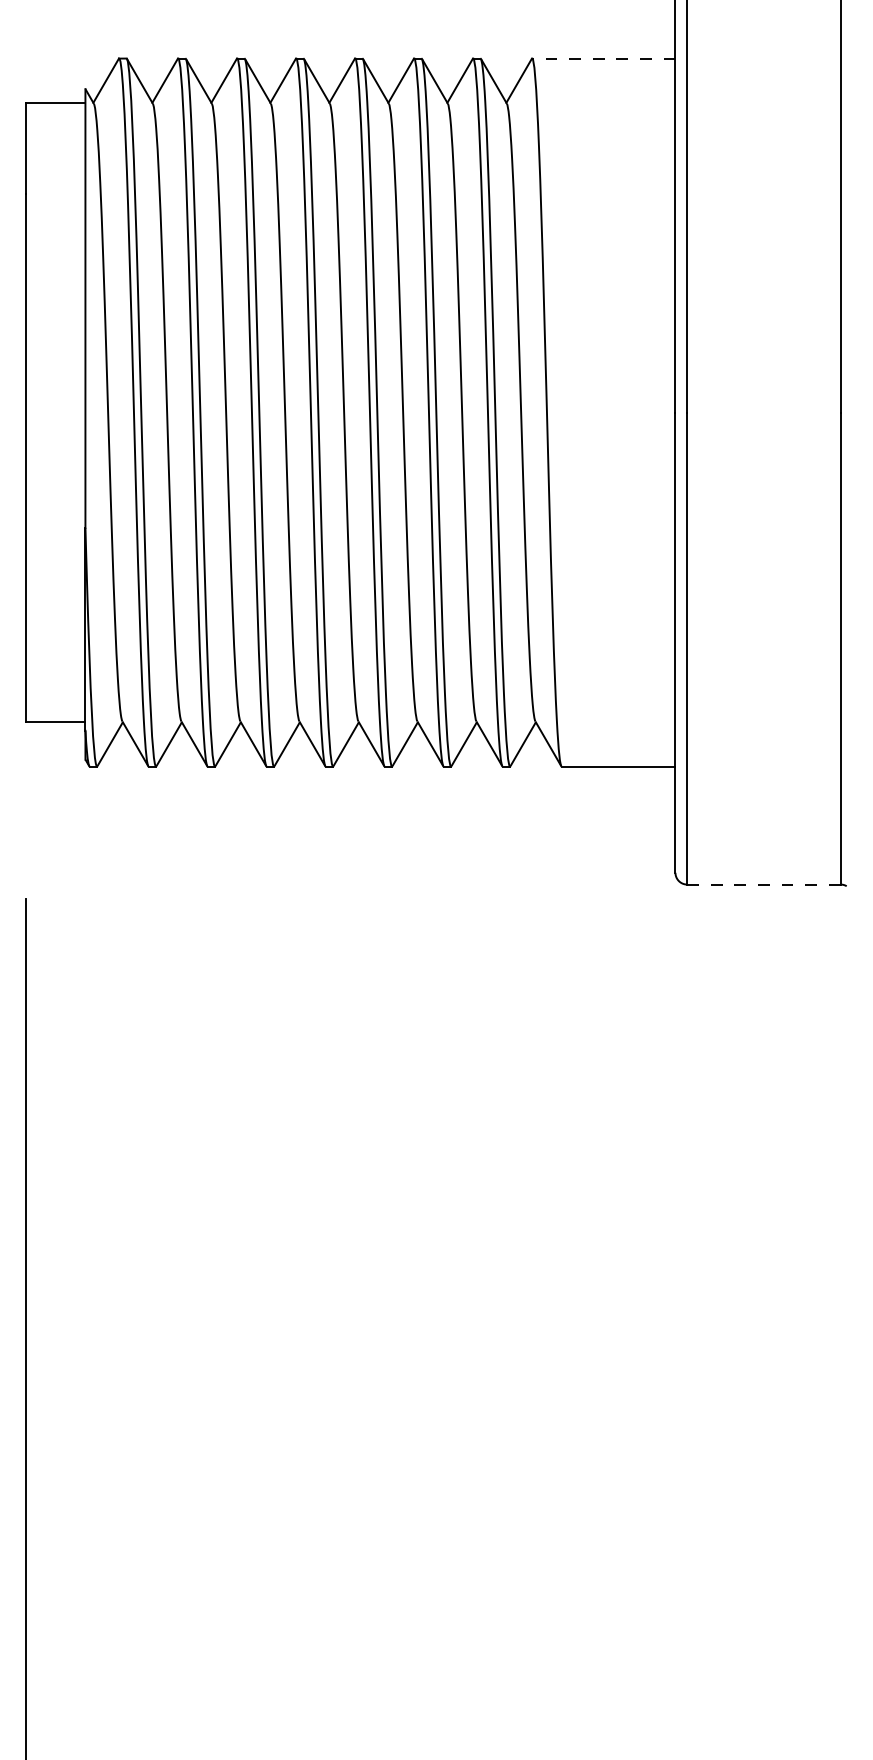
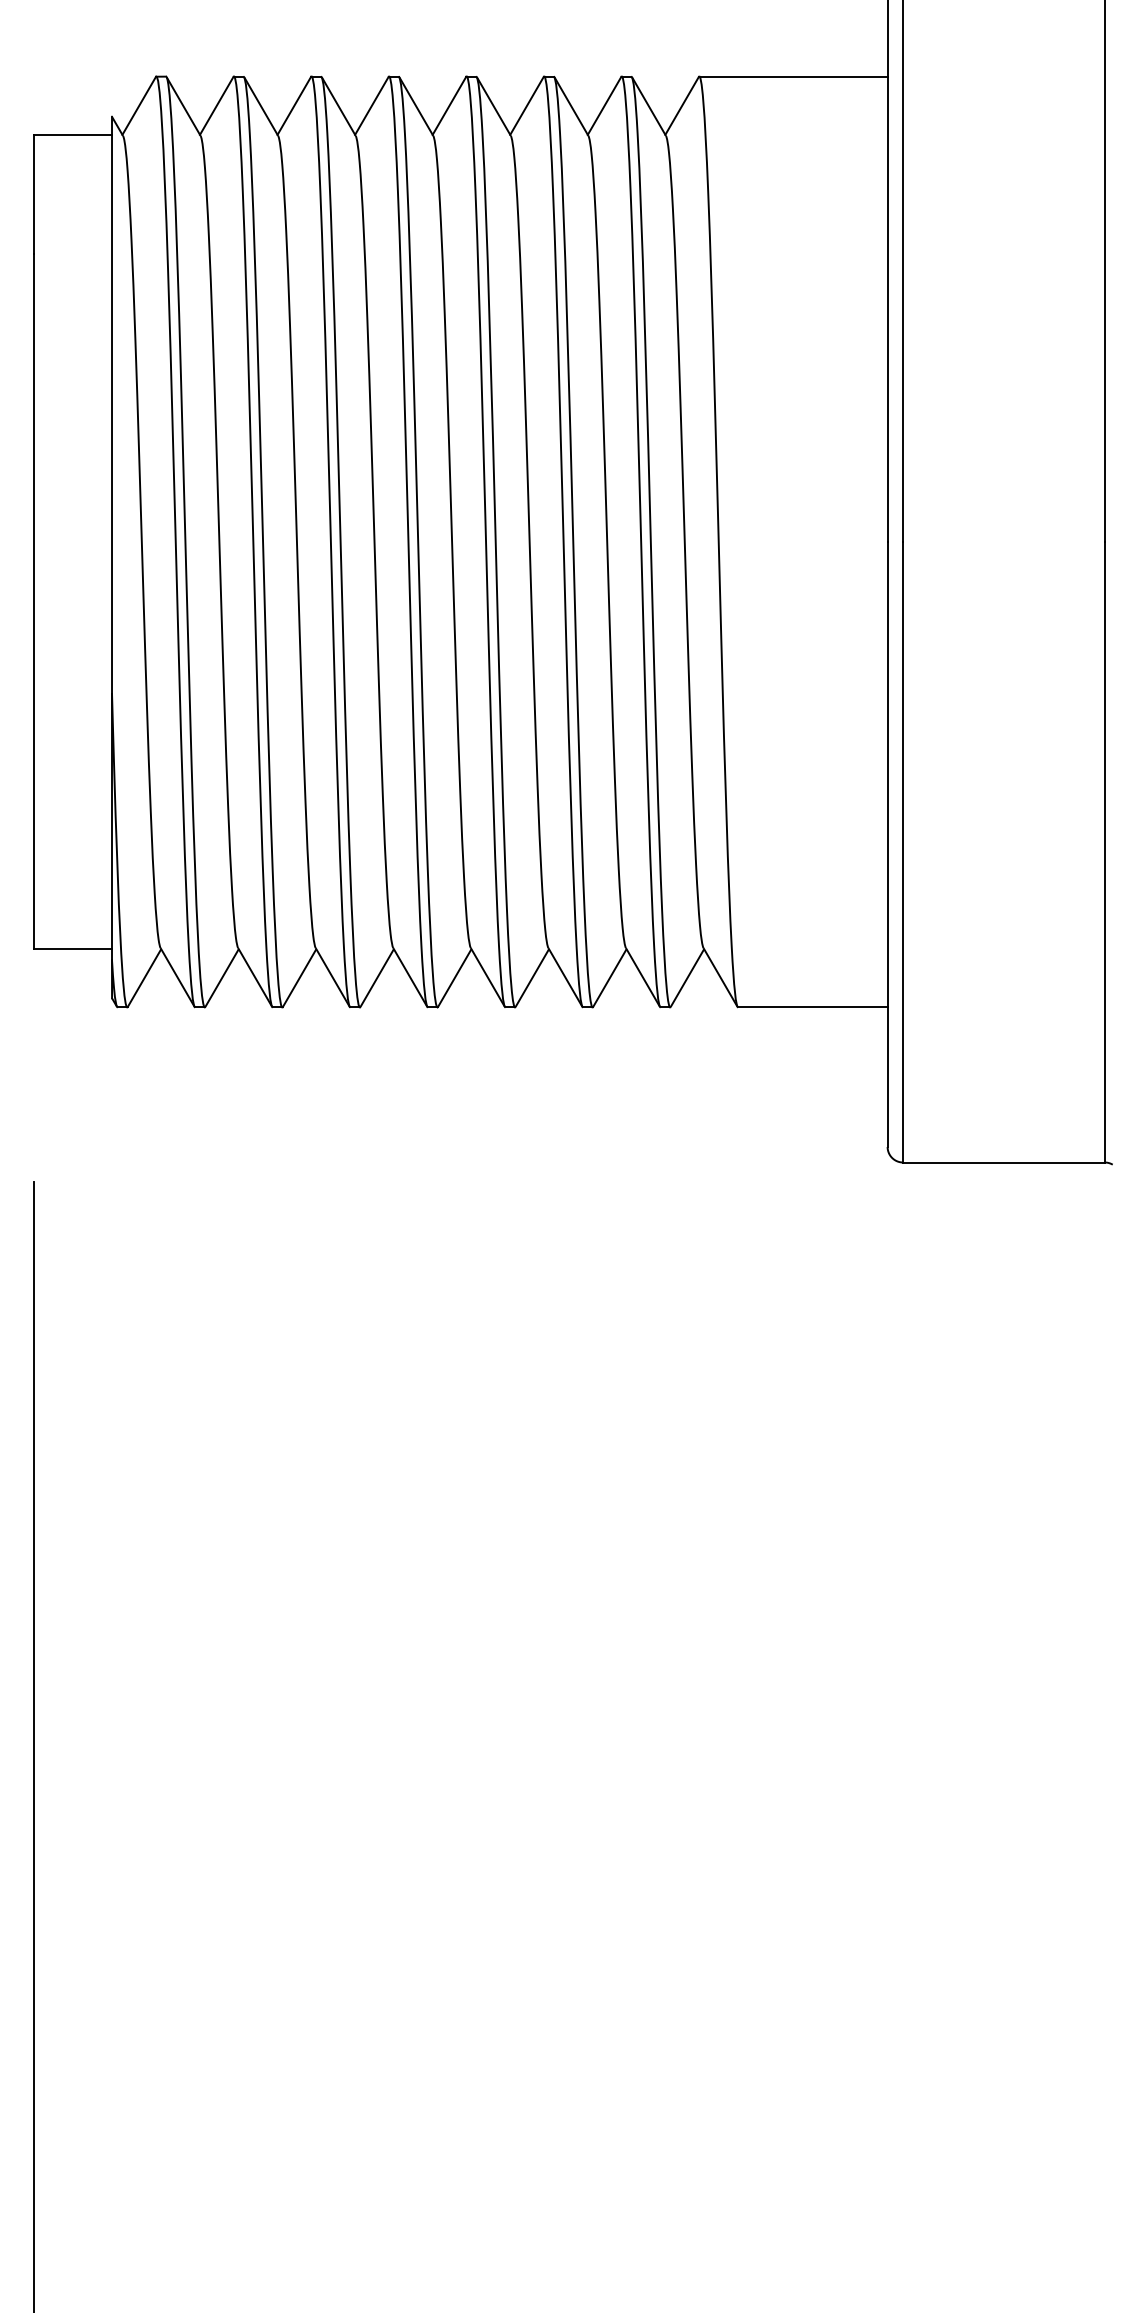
line: (603, 58) -> (792, 76), dashed -> solid
line: (763, 884) -> (1003, 1162), dashed -> solid

